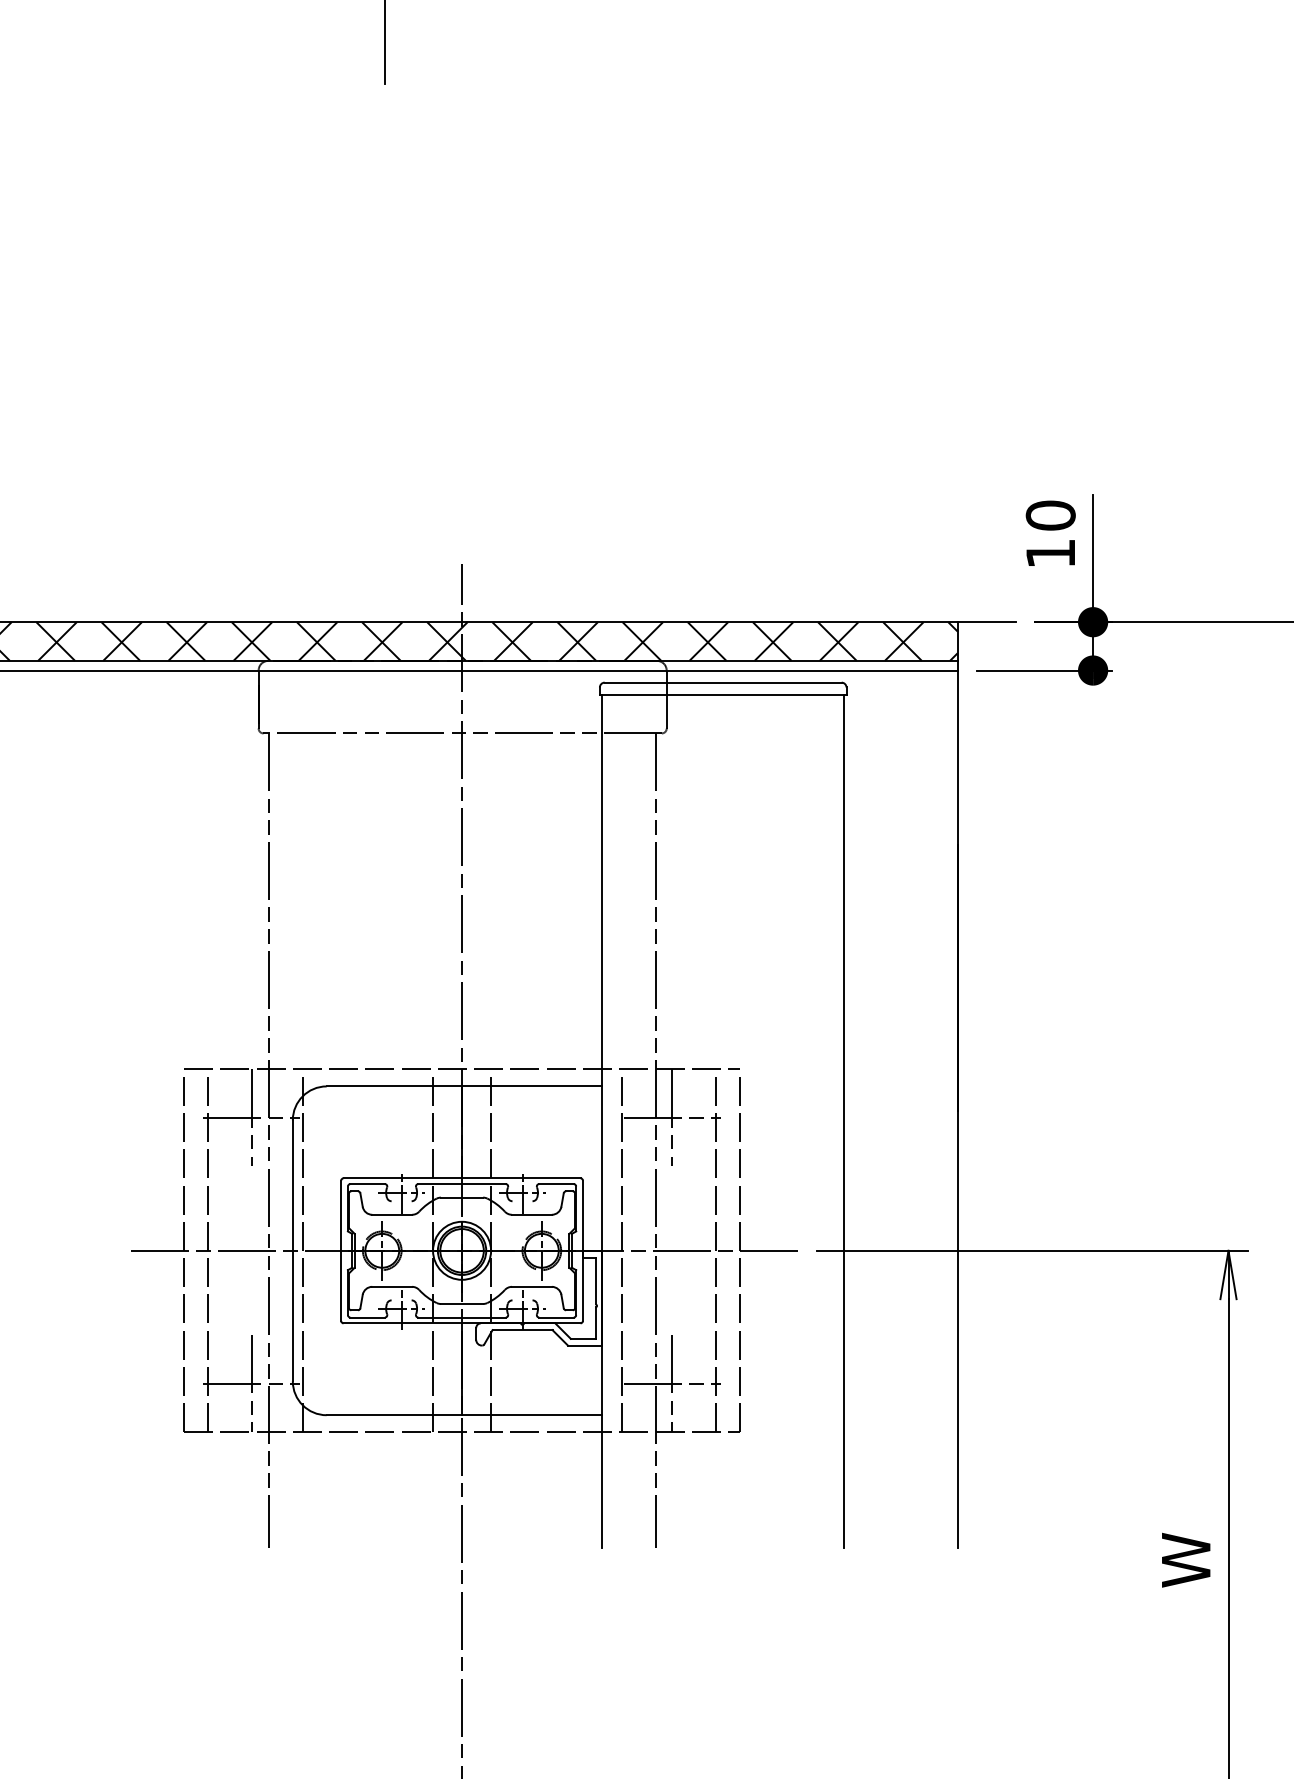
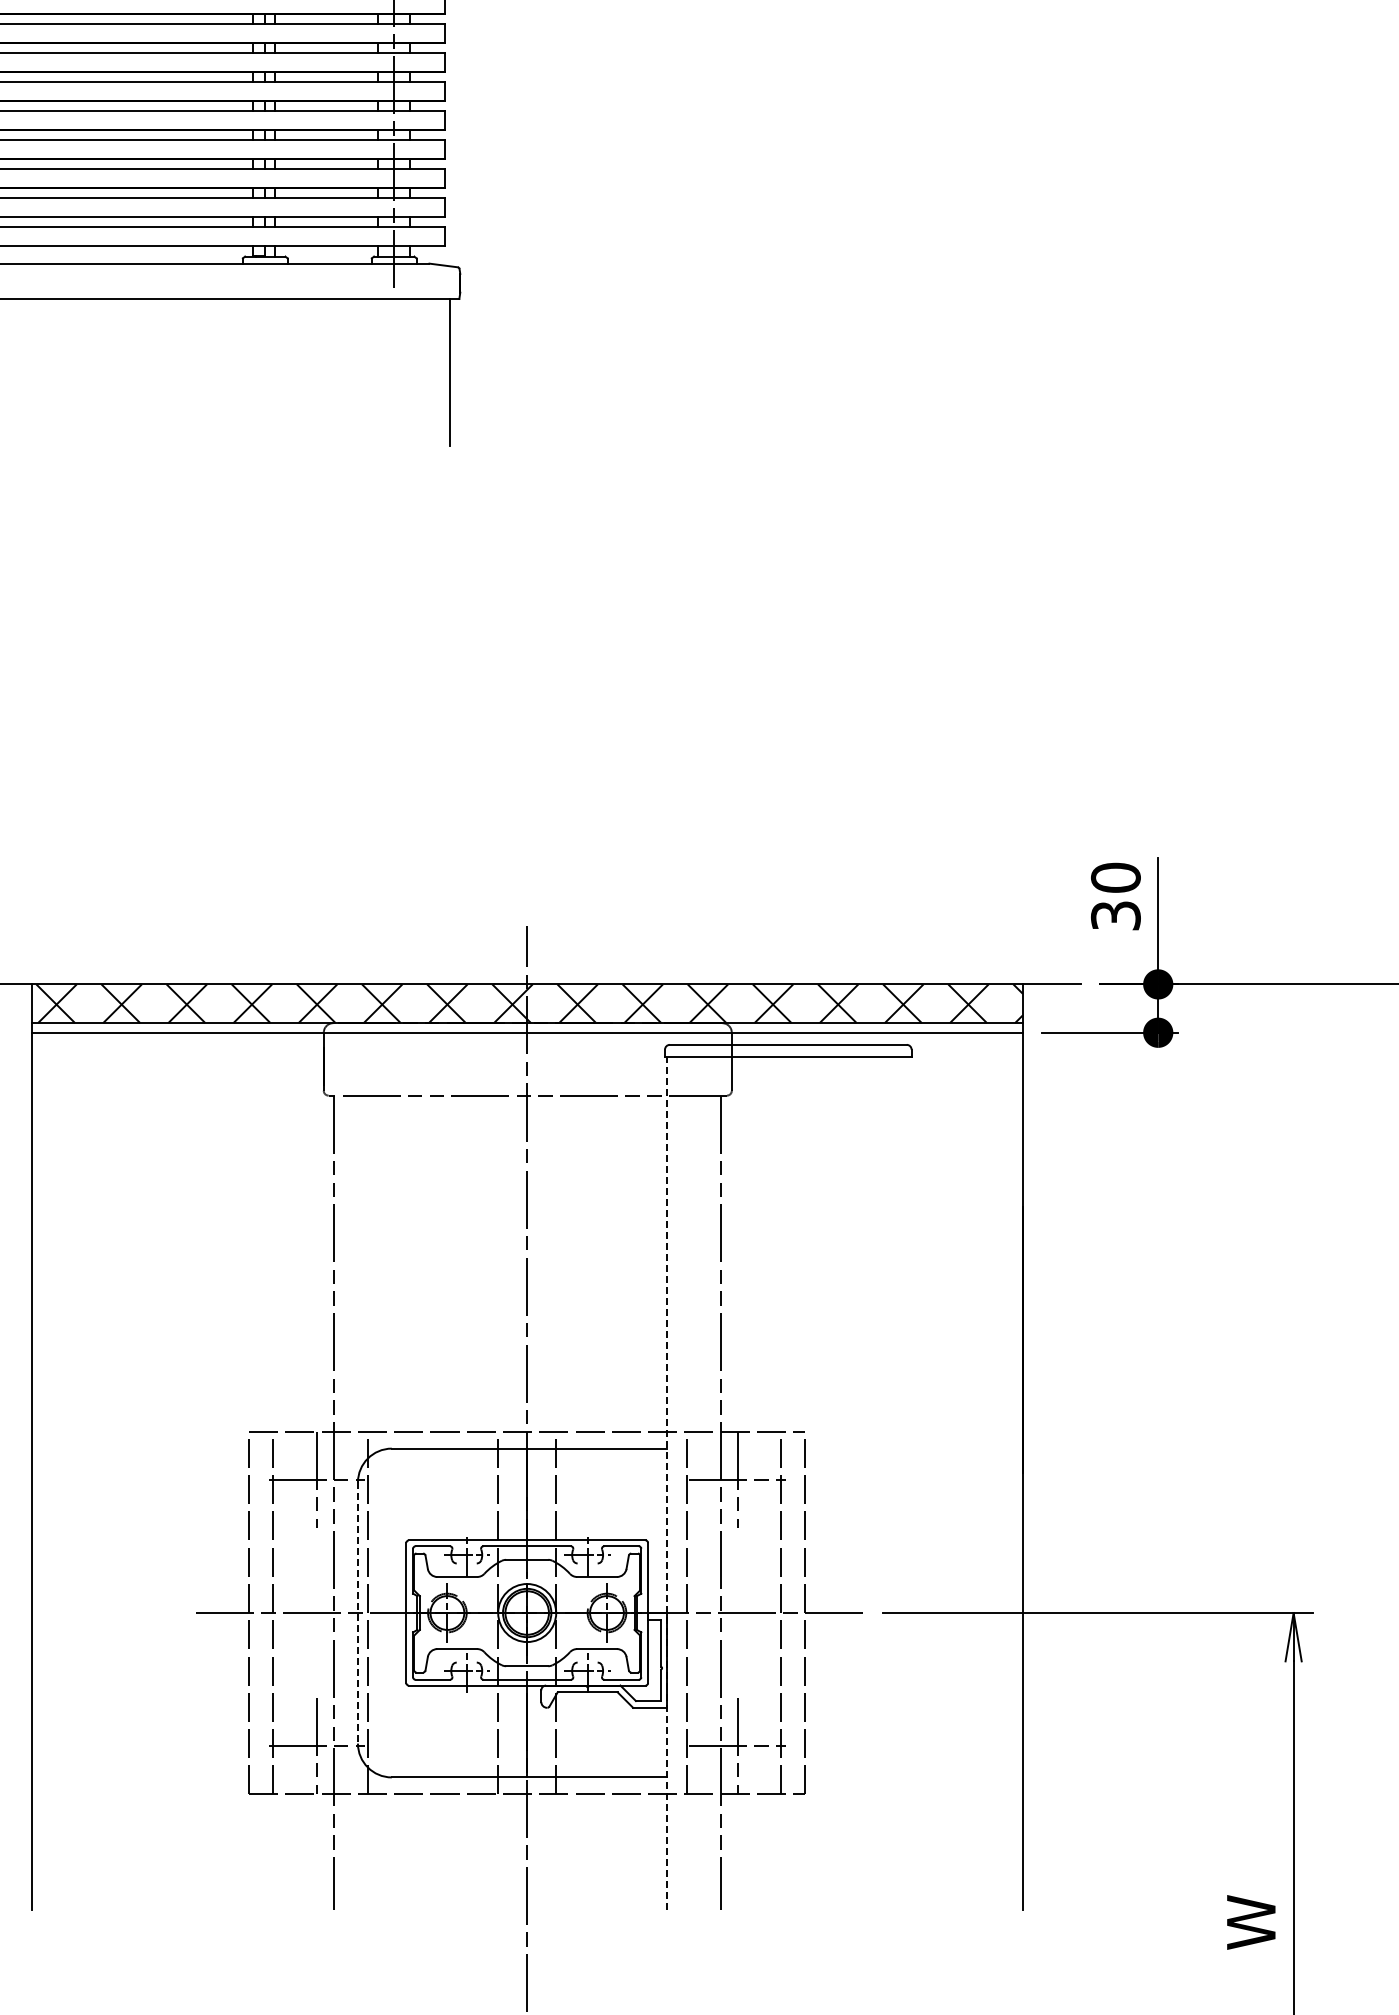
text: (1050, 553) -> (1115, 915), 10 -> 30
line: (602, 1121) -> (667, 1483), solid -> dashed
line: (844, 1121) -> (909, 1483), removed
line: (292, 1251) -> (357, 1613), solid -> dashed

